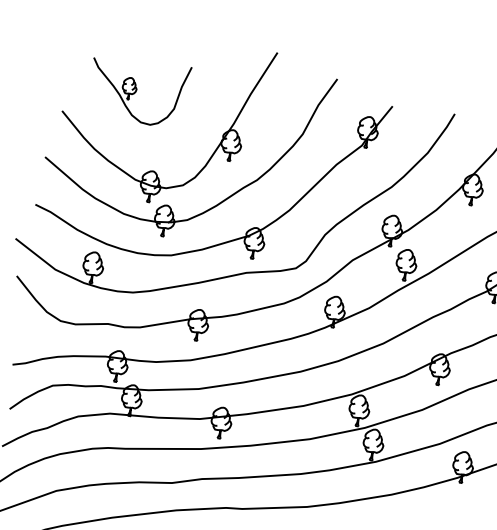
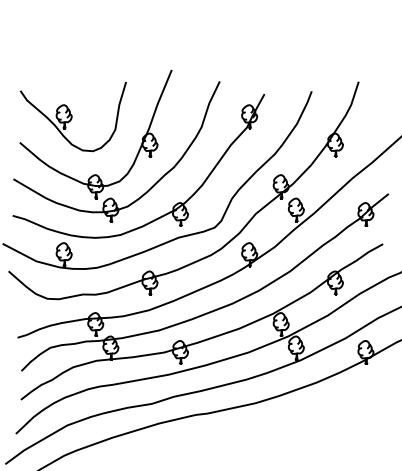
part: (137, 89) -> (72, 116), size x1.43

